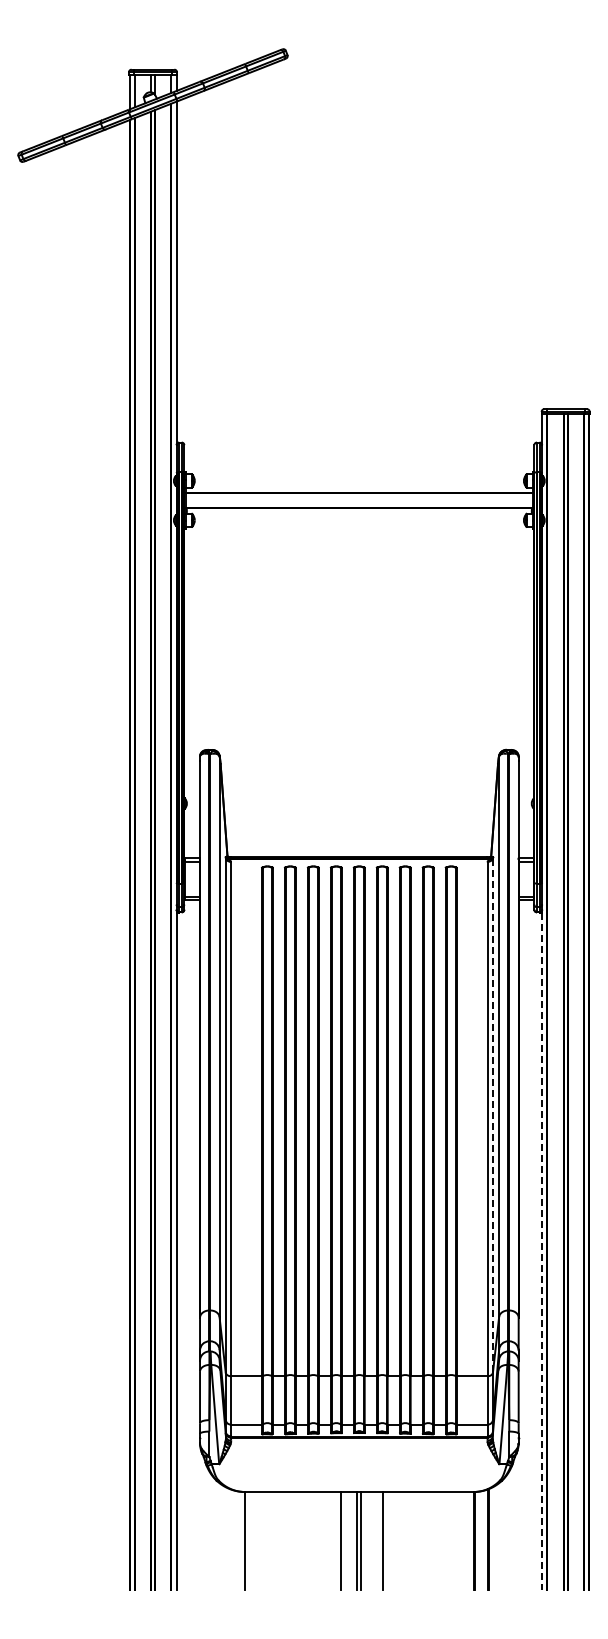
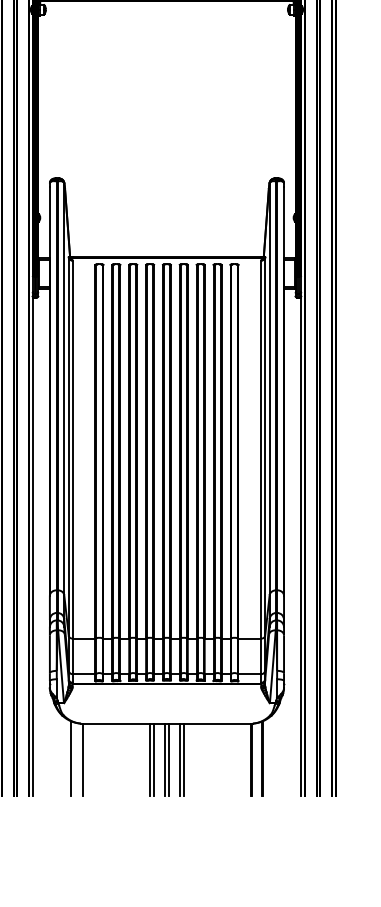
line: (492, 1114) -> (264, 446), dashed -> solid
line: (542, 1252) -> (301, 547), dashed -> solid
line: (229, 1538) -> (71, 757), added
line: (335, 1540) -> (149, 759), added
line: (377, 1540) -> (180, 759), added

